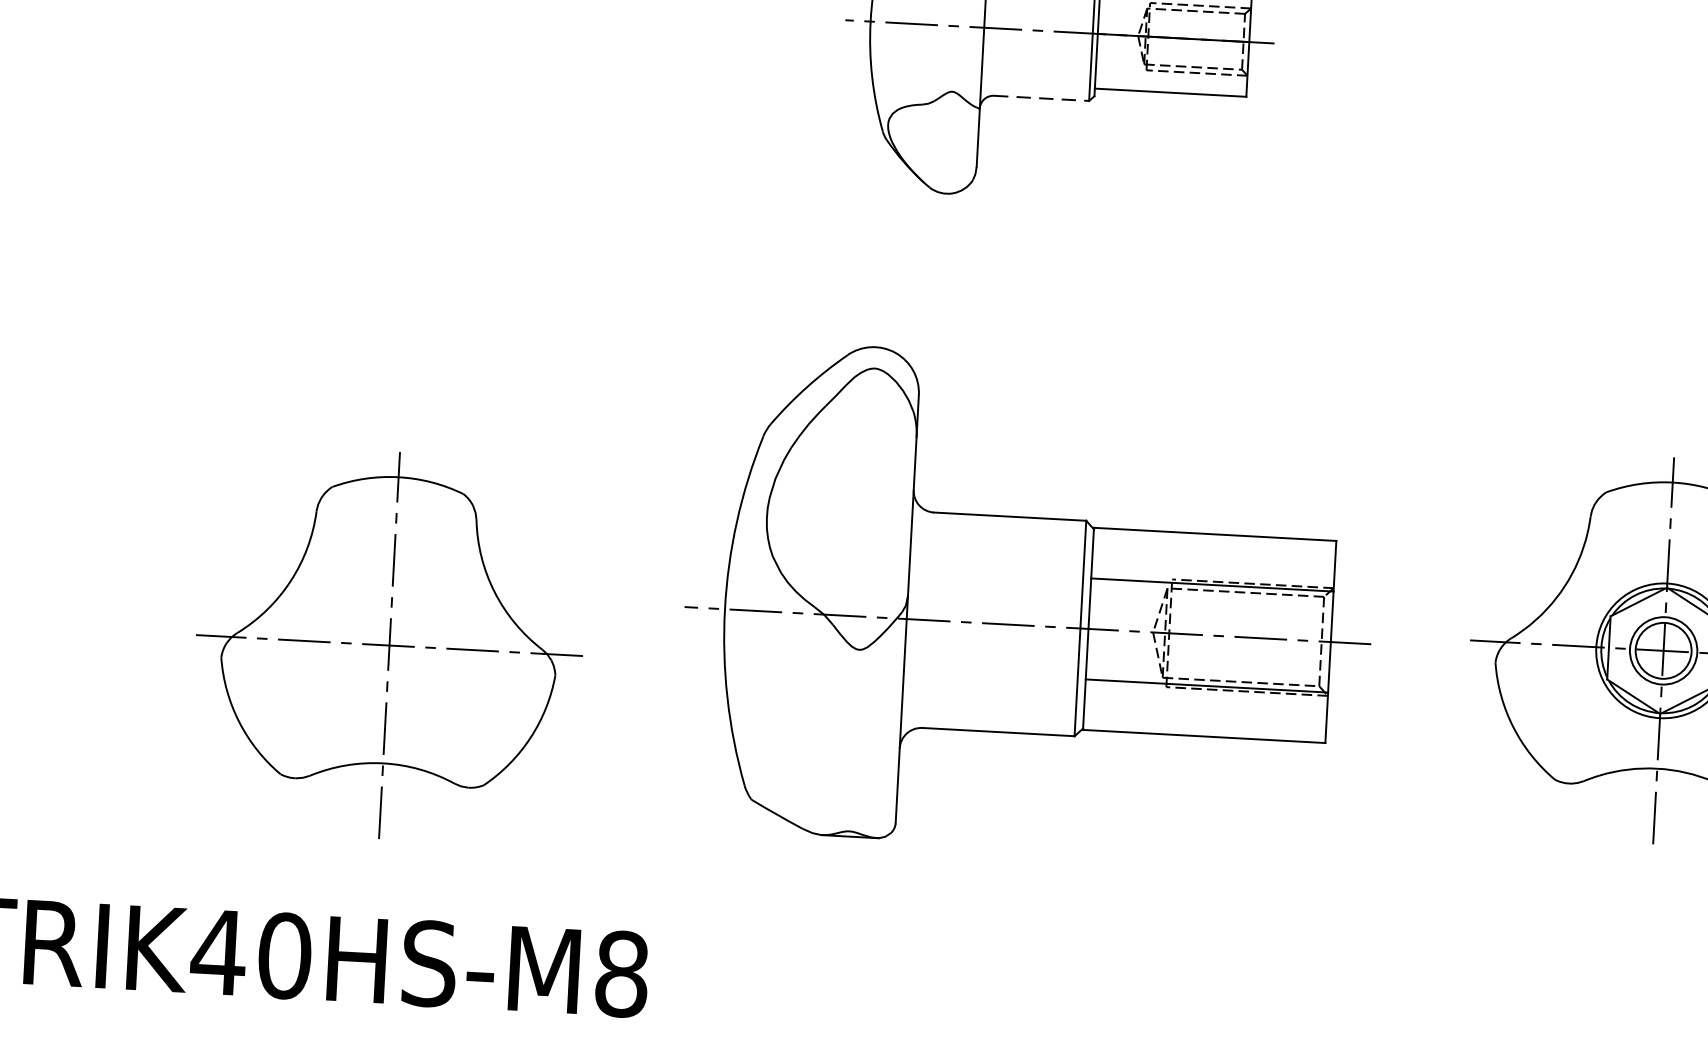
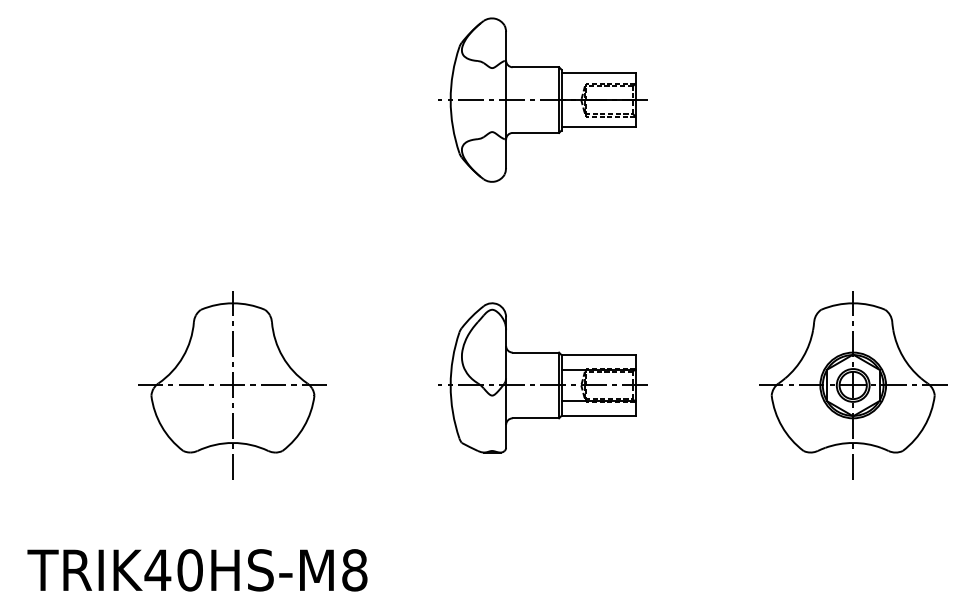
line: (1042, 97) -> (536, 132), dashed -> solid
part: (1027, 600) -> (542, 377), size x0.62
part: (388, 645) -> (232, 385), moved

